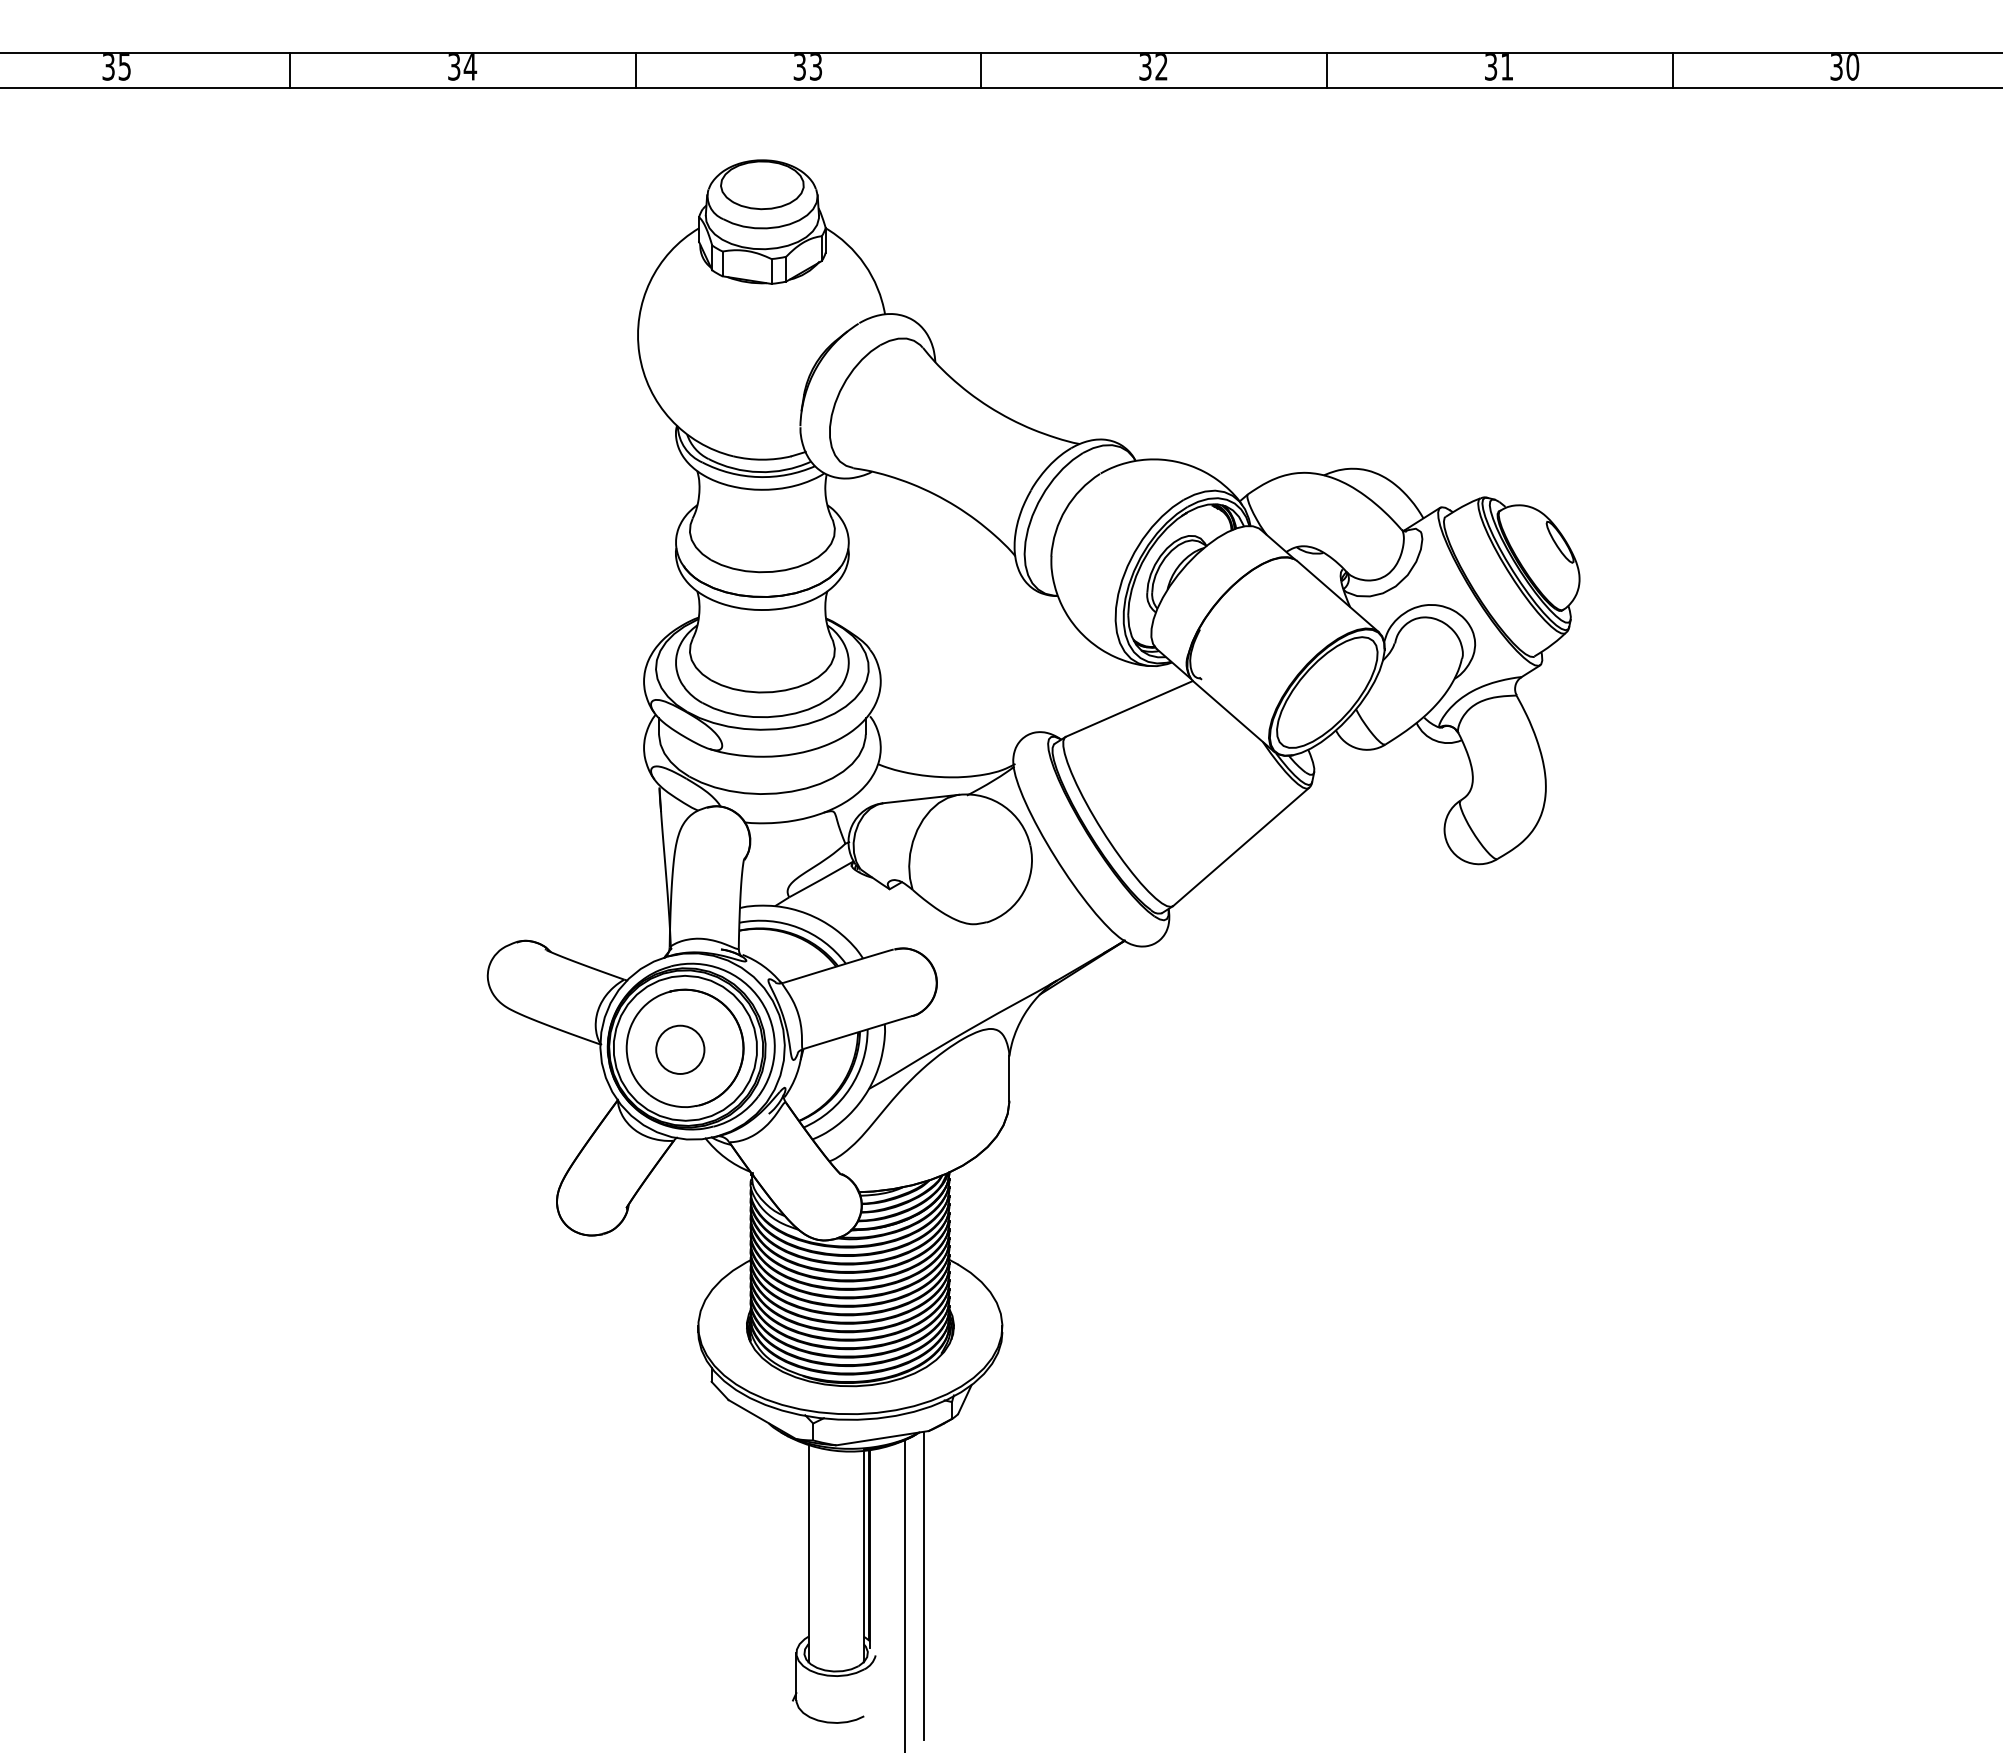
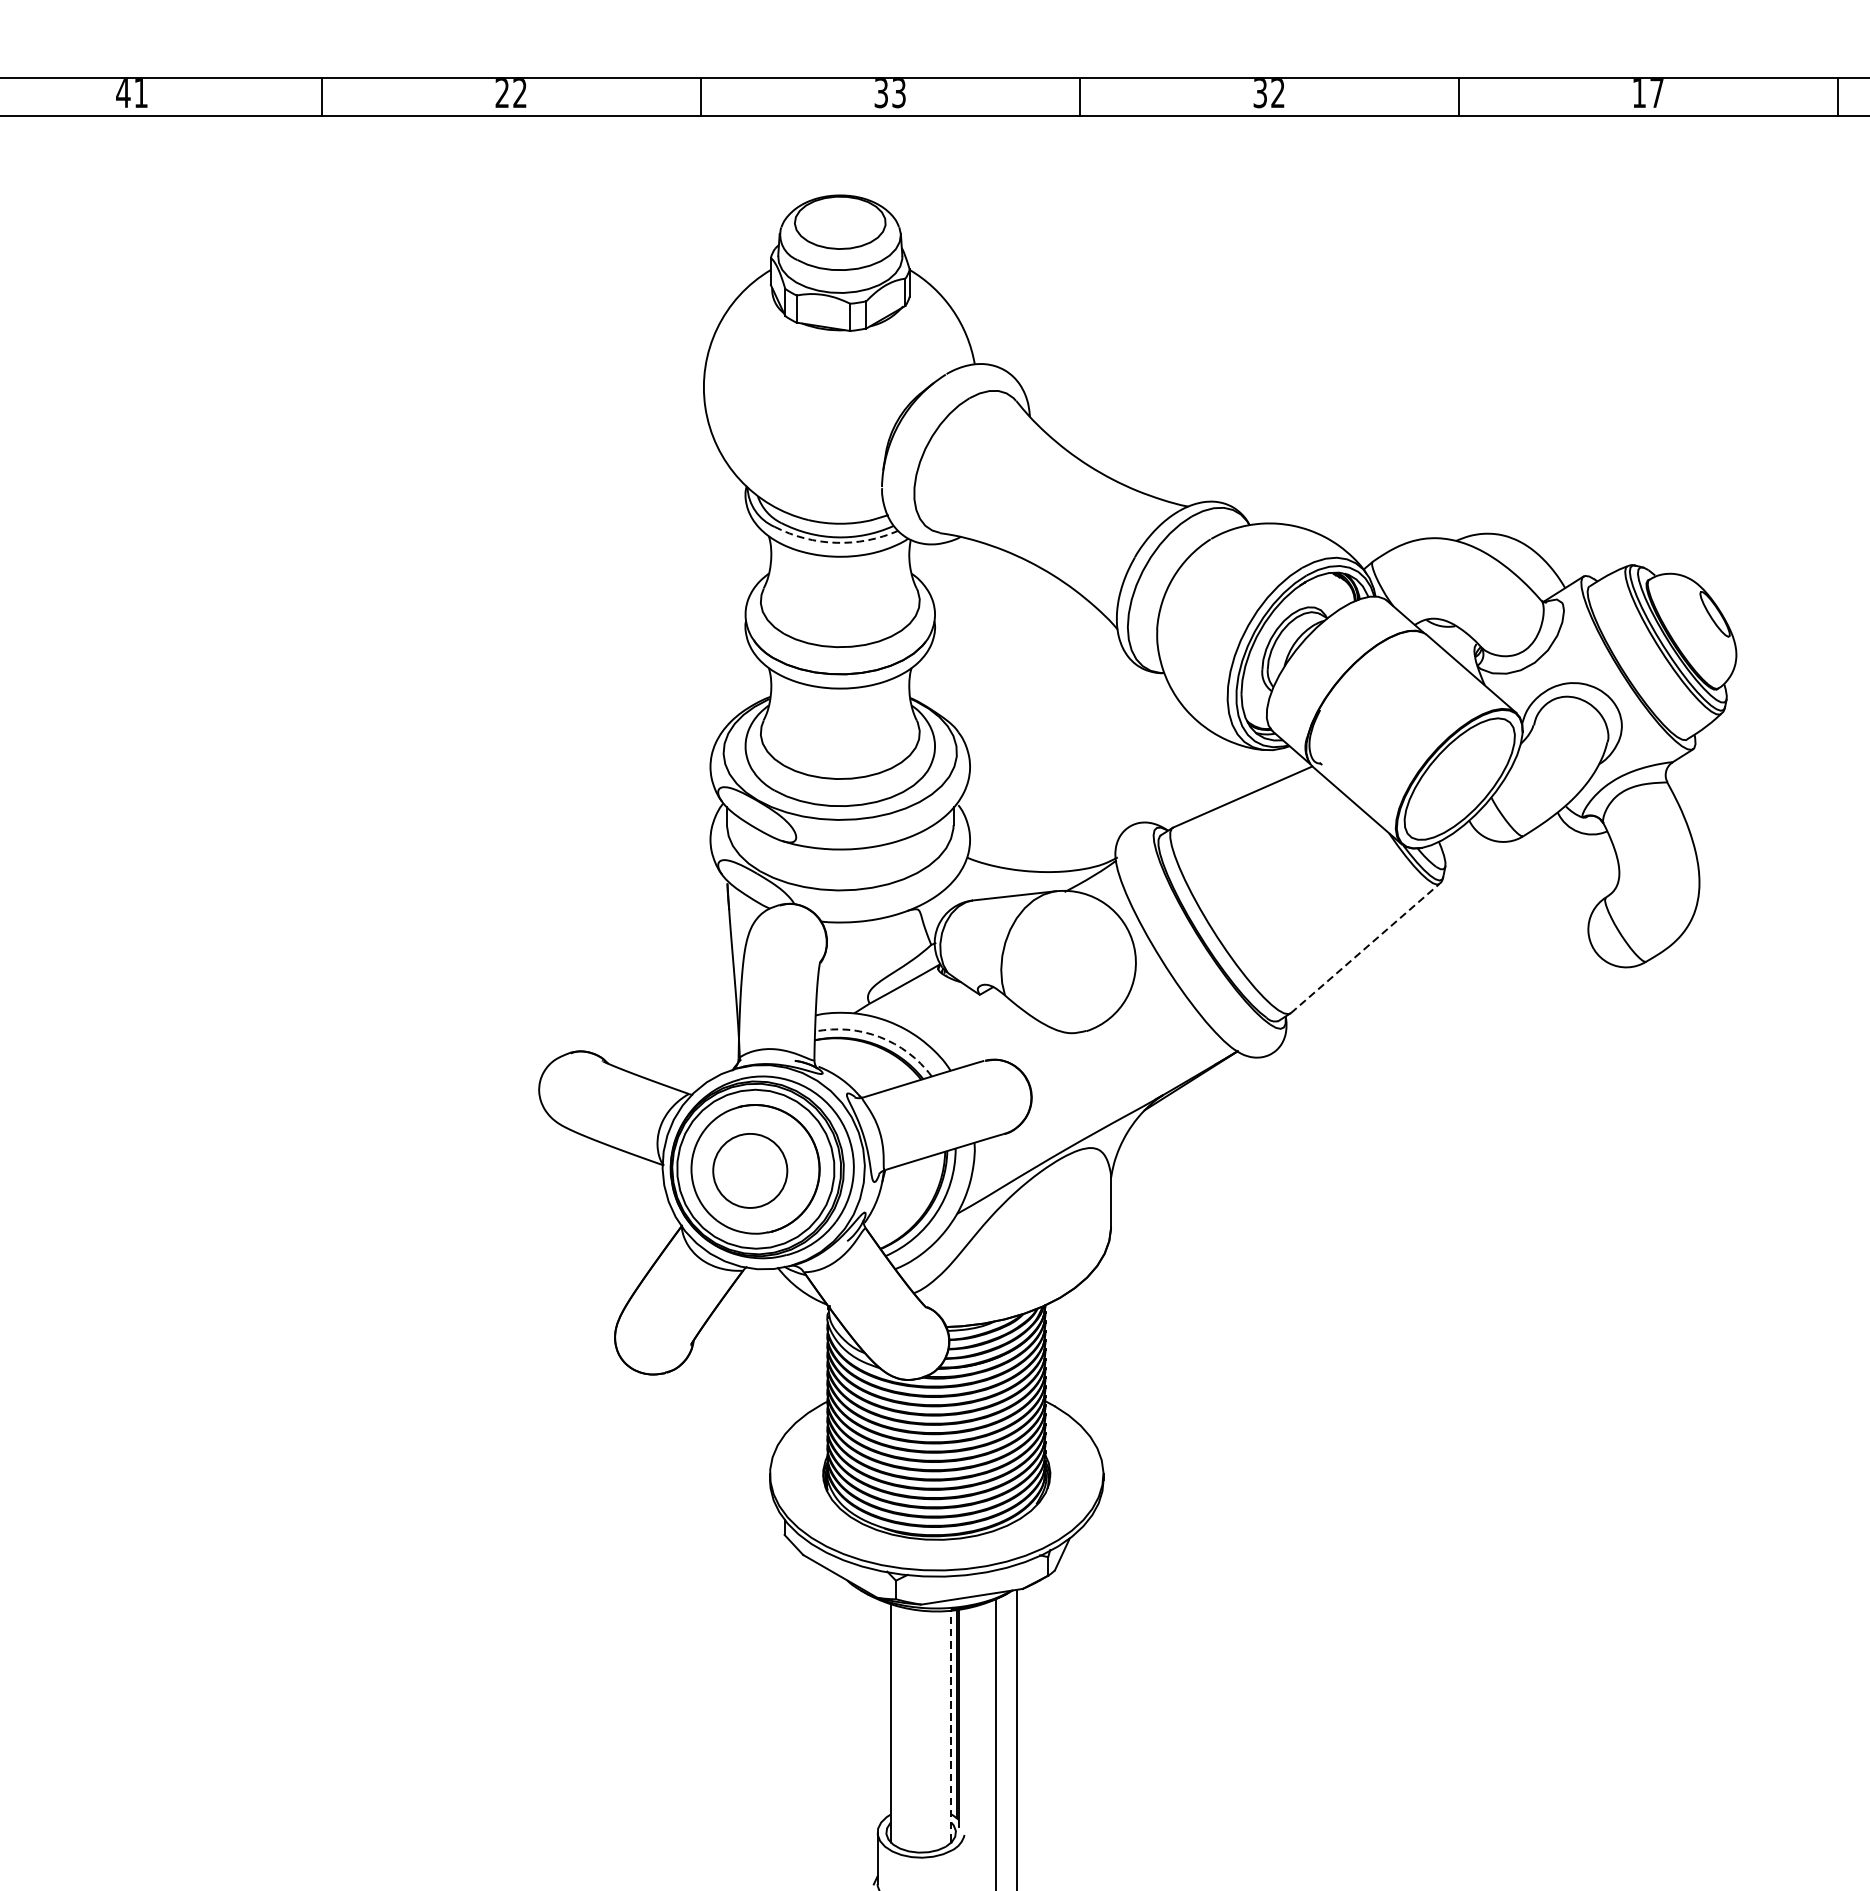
text: (115, 67) -> (130, 93), 35 -> 41
text: (462, 67) -> (511, 93), 34 -> 22
text: (1499, 67) -> (1648, 93), 31 -> 17
arc: (758, 477) -> (836, 543), solid -> dashed
line: (1241, 847) -> (1365, 949), solid -> dashed
arc: (798, 927) -> (879, 1036), solid -> dashed
circle: (680, 1049) -> (750, 1170), size x1.4
line: (863, 1555) -> (951, 1725), solid -> dashed

